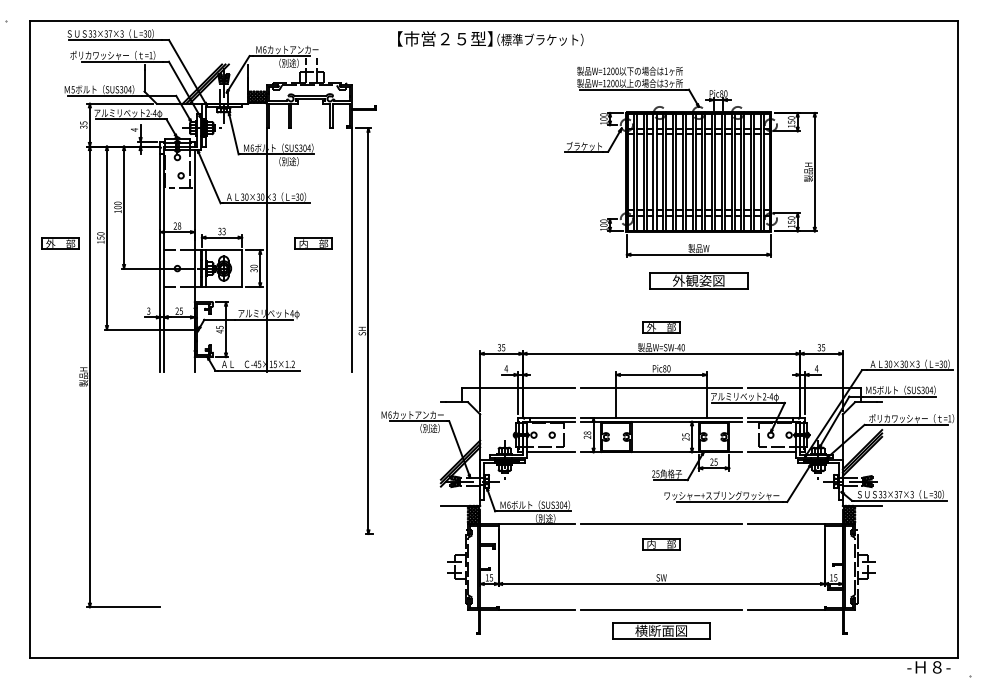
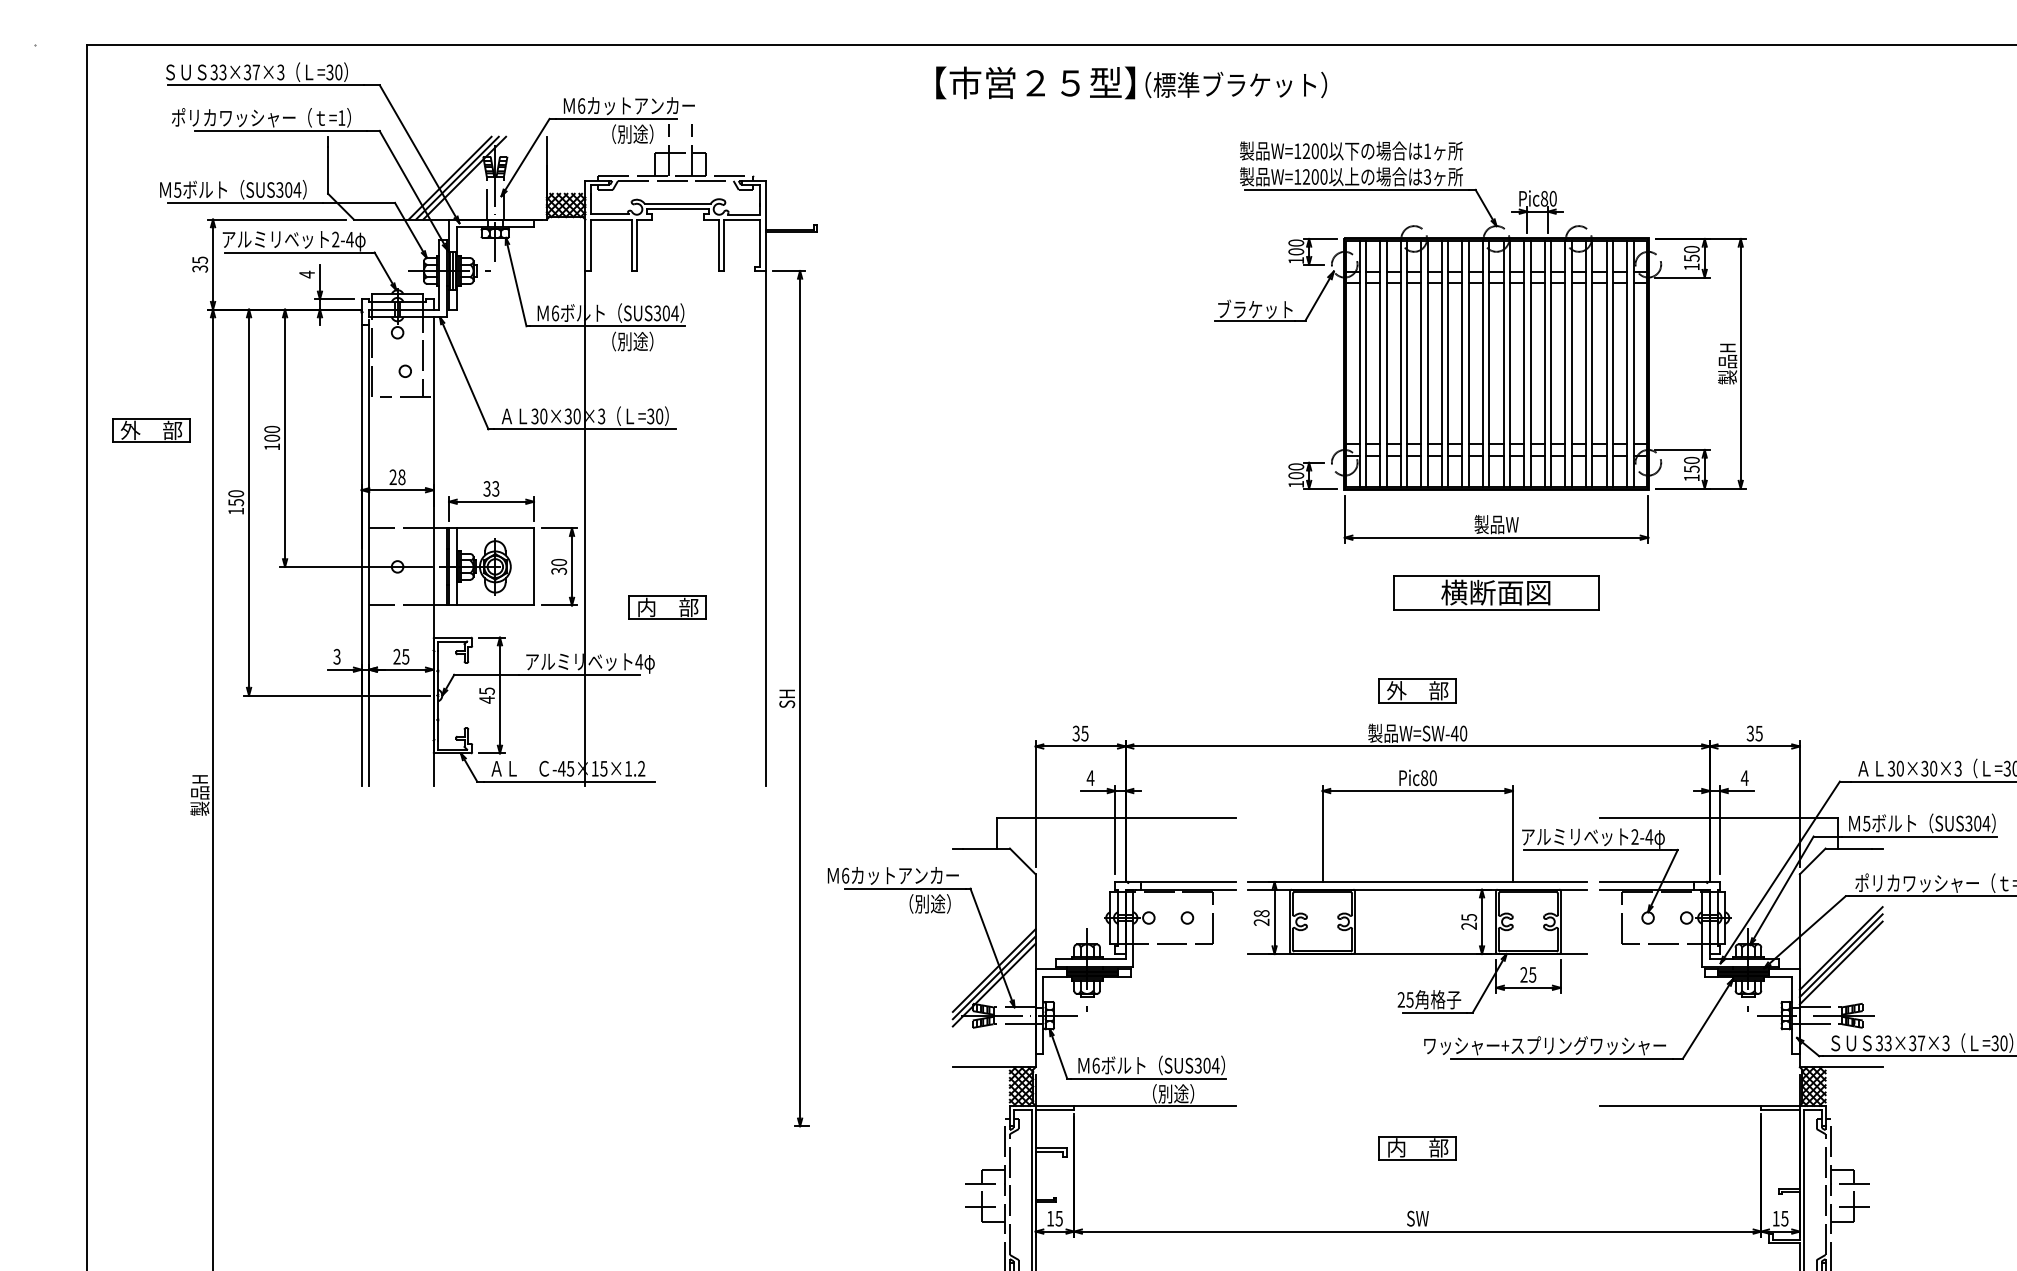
text: (490, 38) -> (1131, 81), moved
part: (60, 243) -> (151, 429), moved
part: (313, 243) -> (667, 606), moved
text: (691, 280) -> (1480, 592), 外観姿図 -> 横断面図
line: (661, 387) -> (1417, 817), removed
line: (550, 452) -> (1183, 954), removed
line: (772, 452) -> (1651, 954), removed
line: (661, 524) -> (1417, 1106), removed

